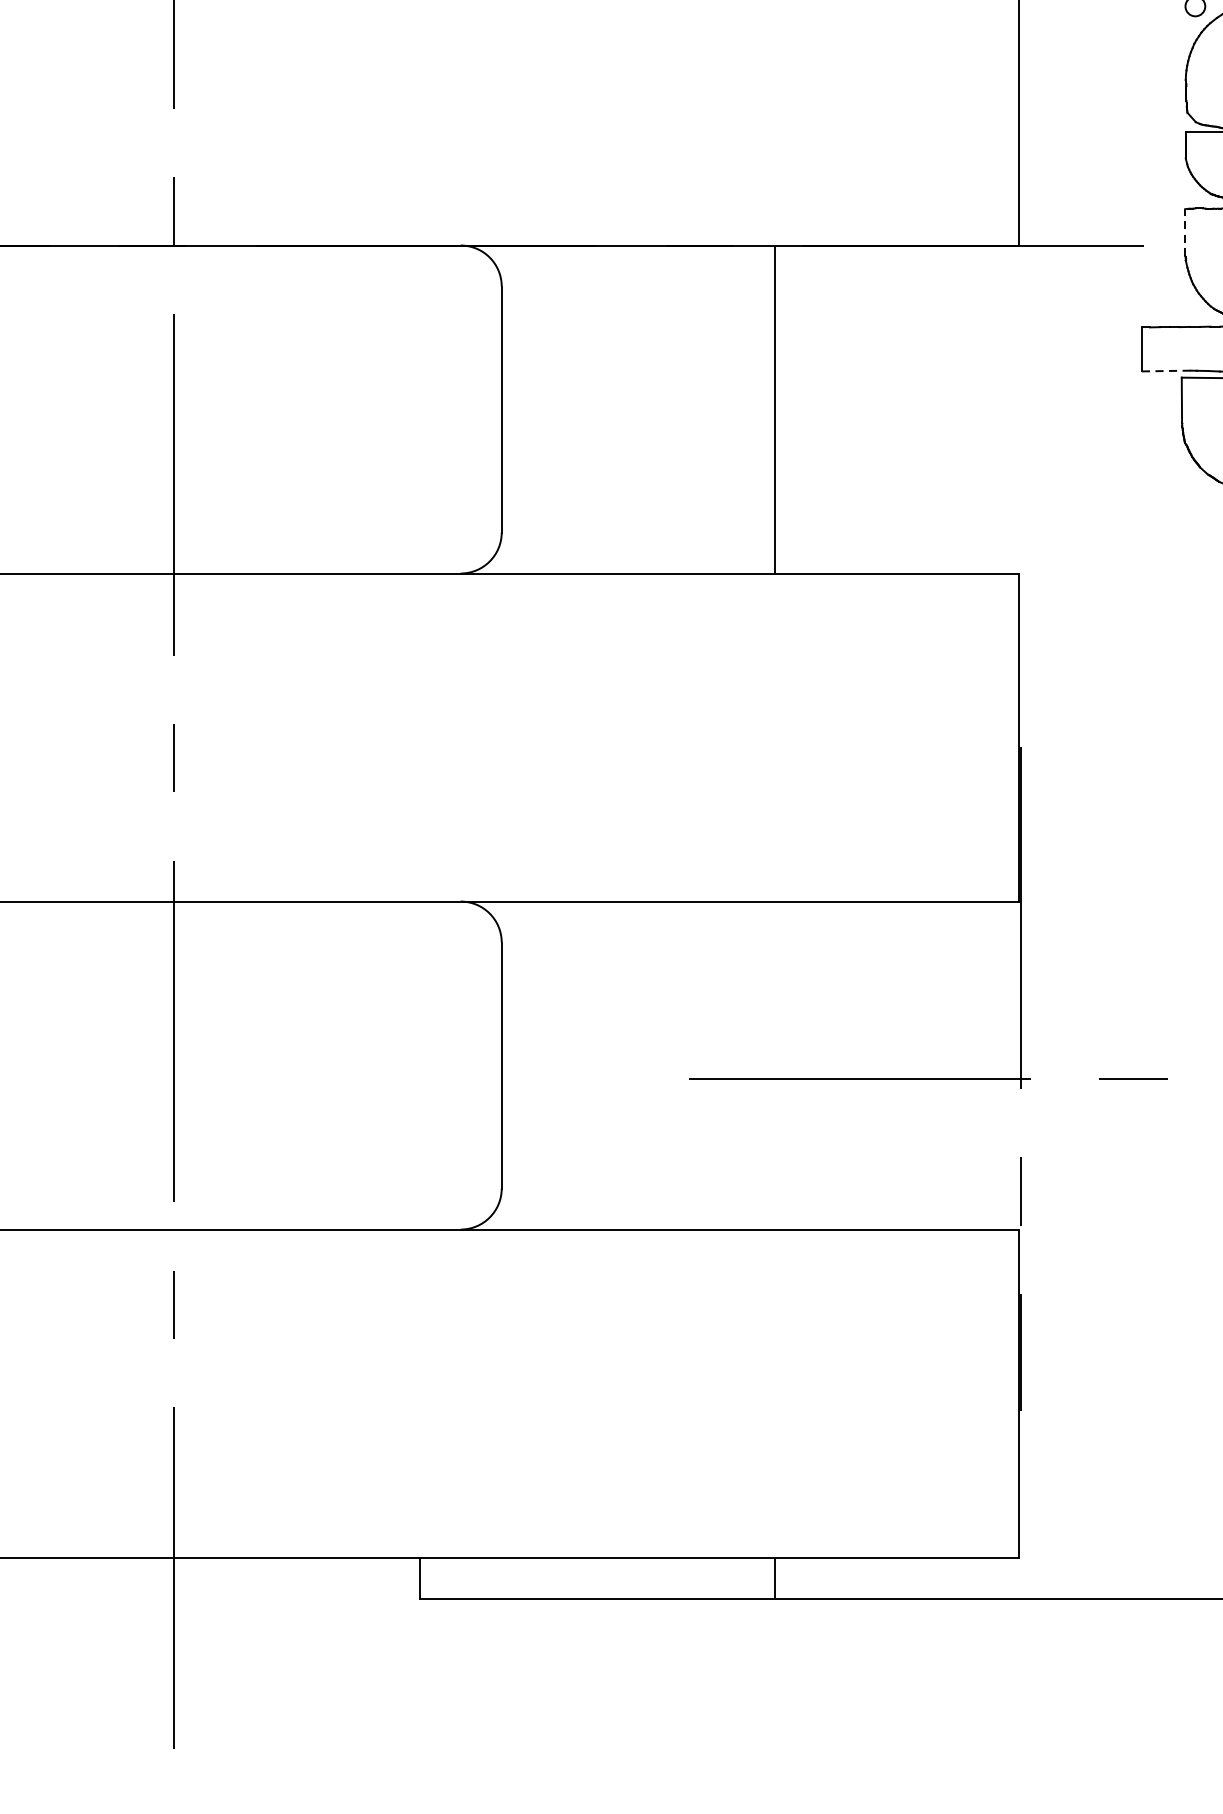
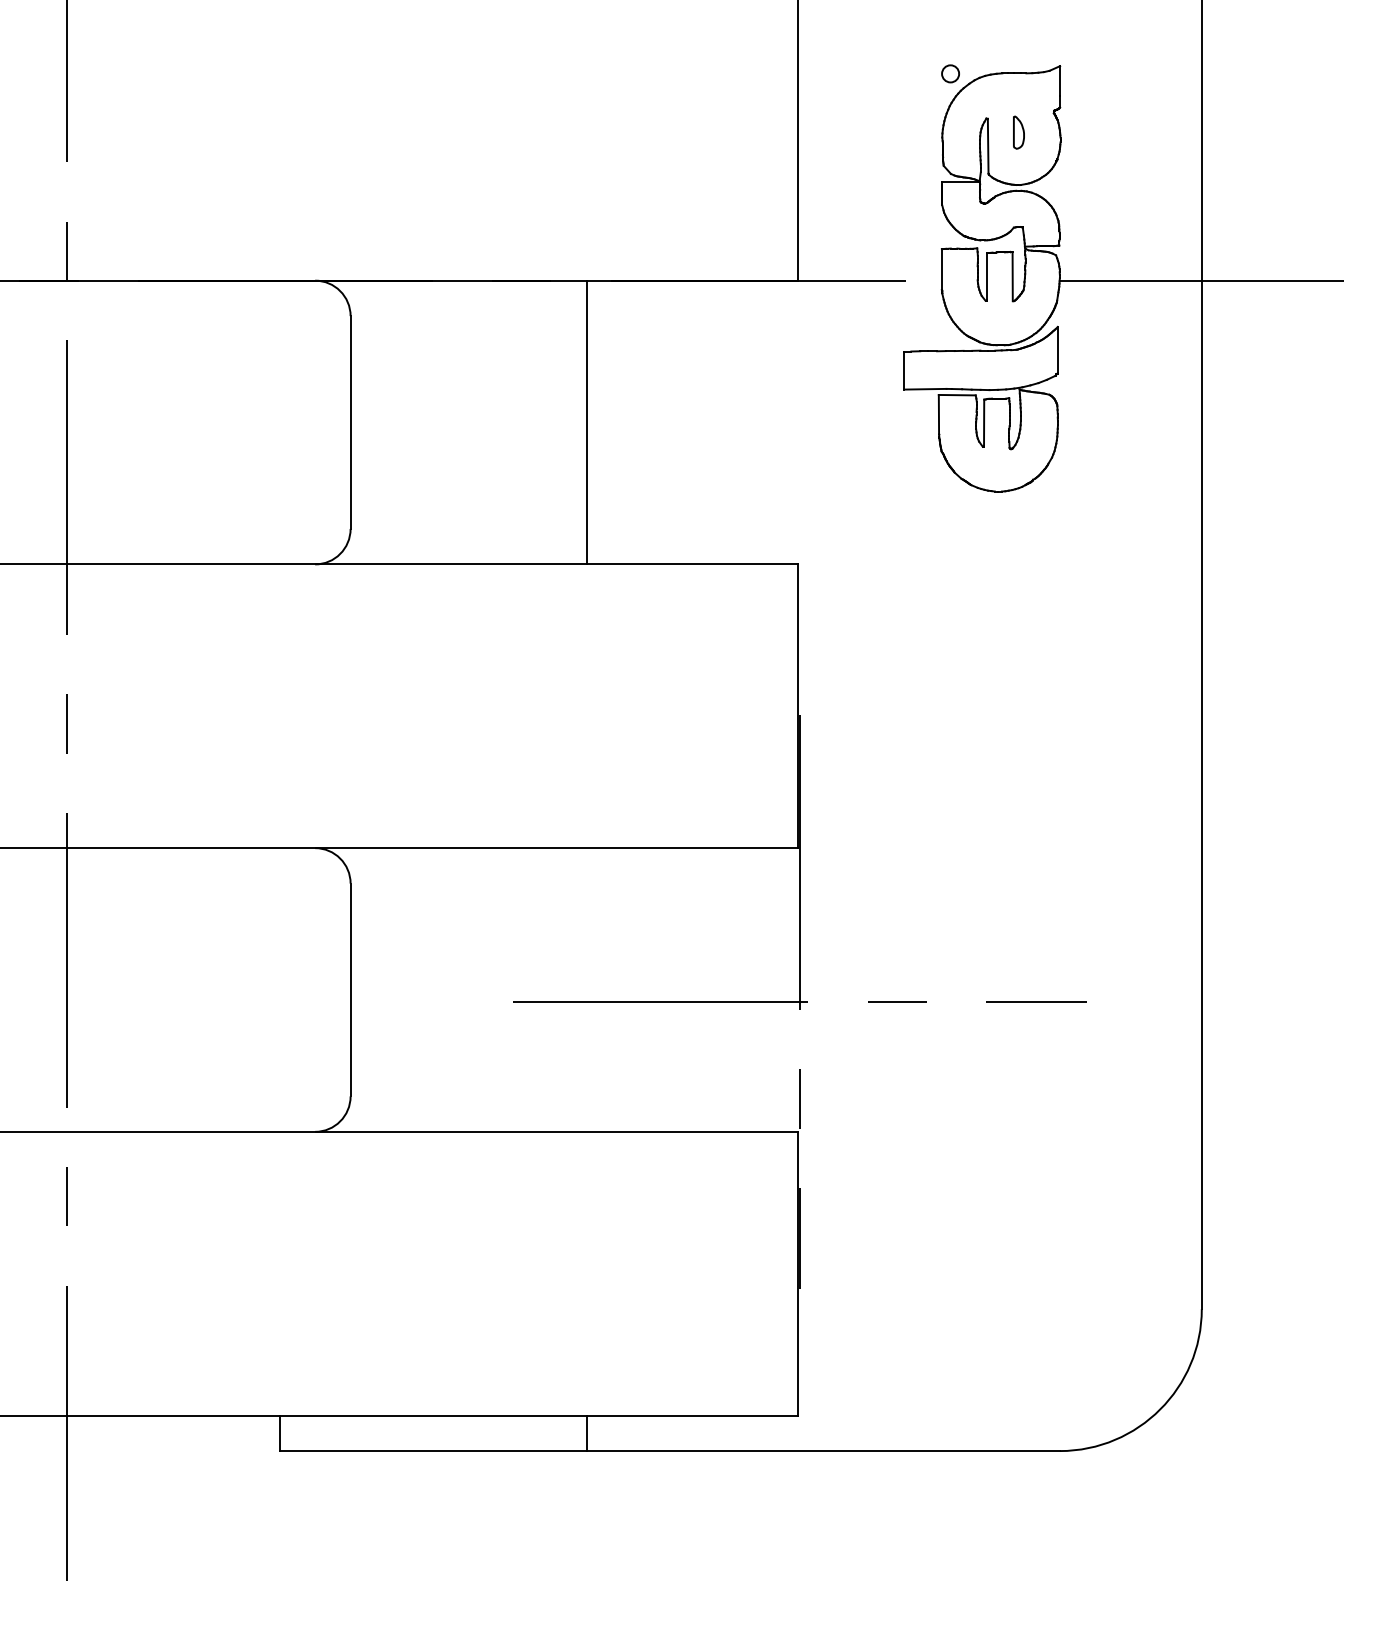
line: (1184, 232) -> (941, 269), dashed -> solid
line: (1165, 371) -> (924, 389), dashed -> solid

